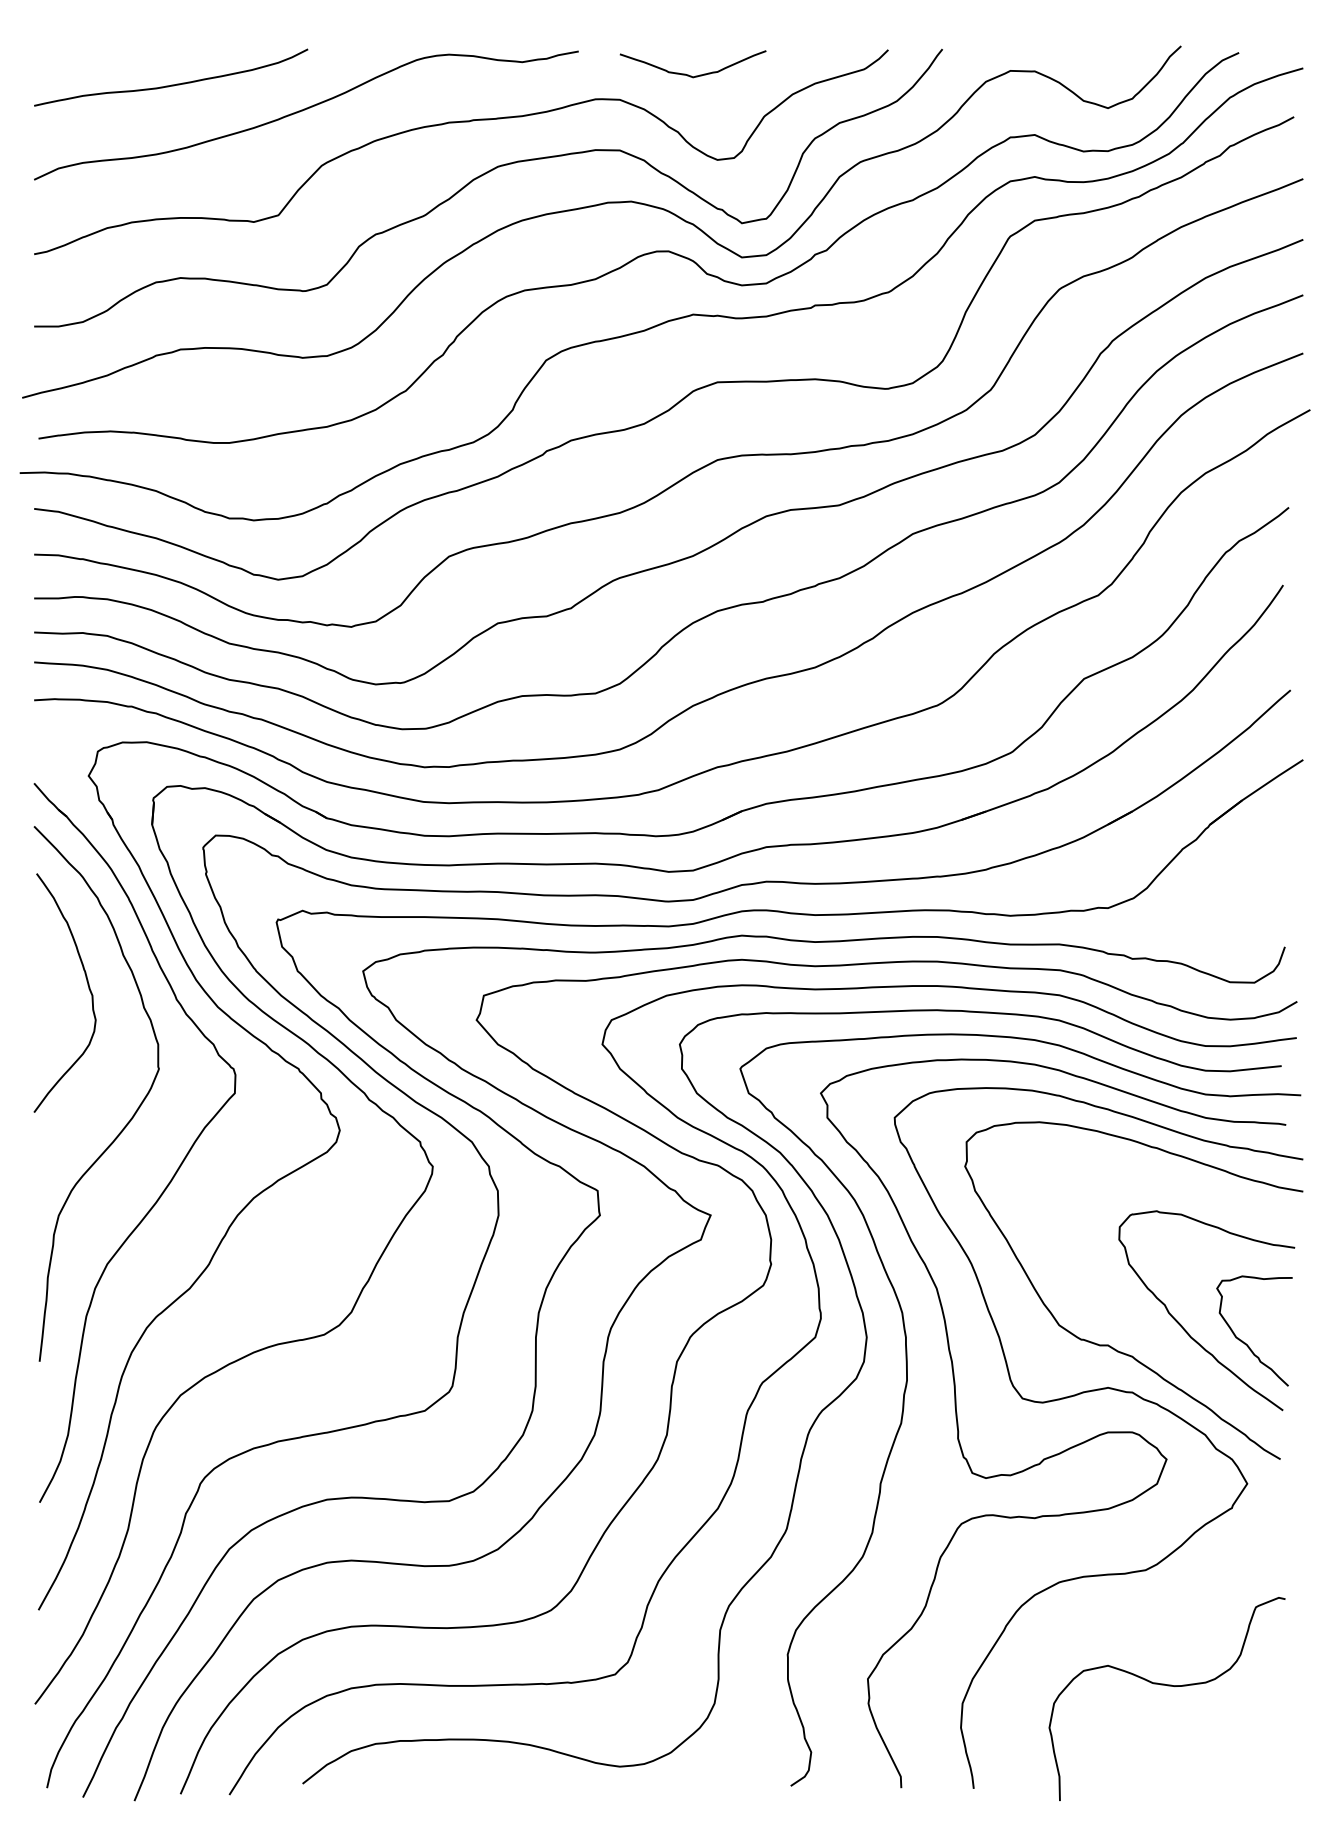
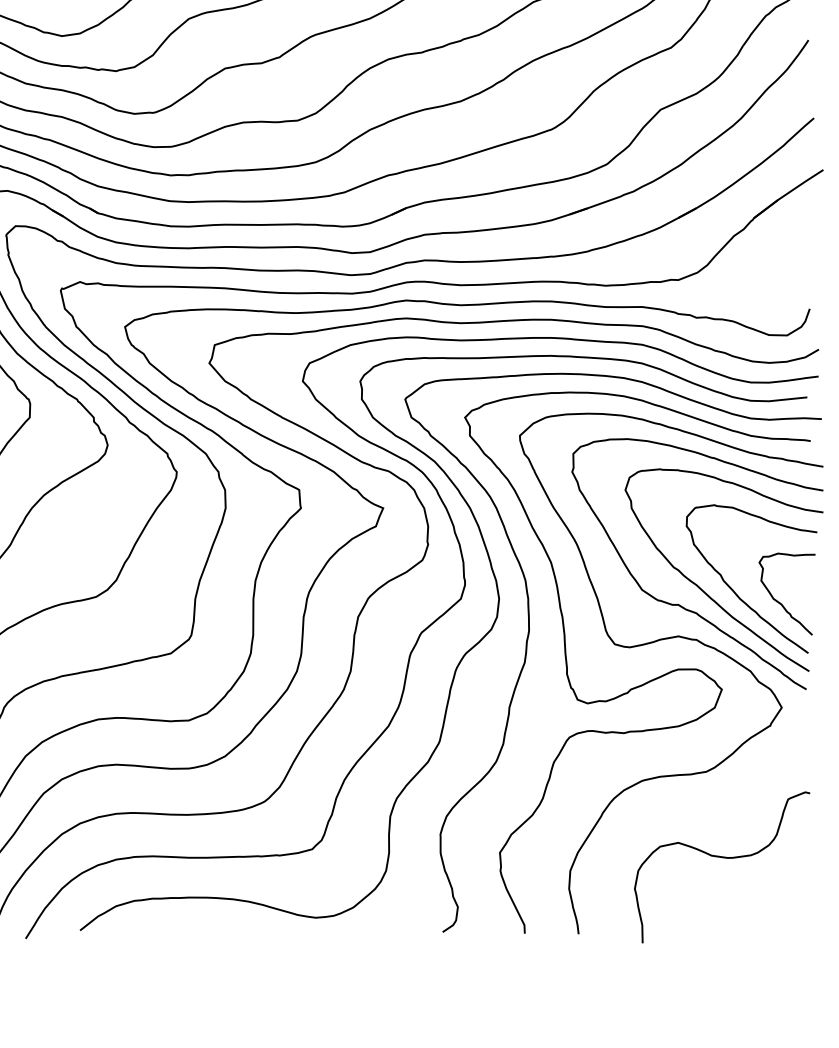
curve: (1141, 1325) -> (703, 590), added

